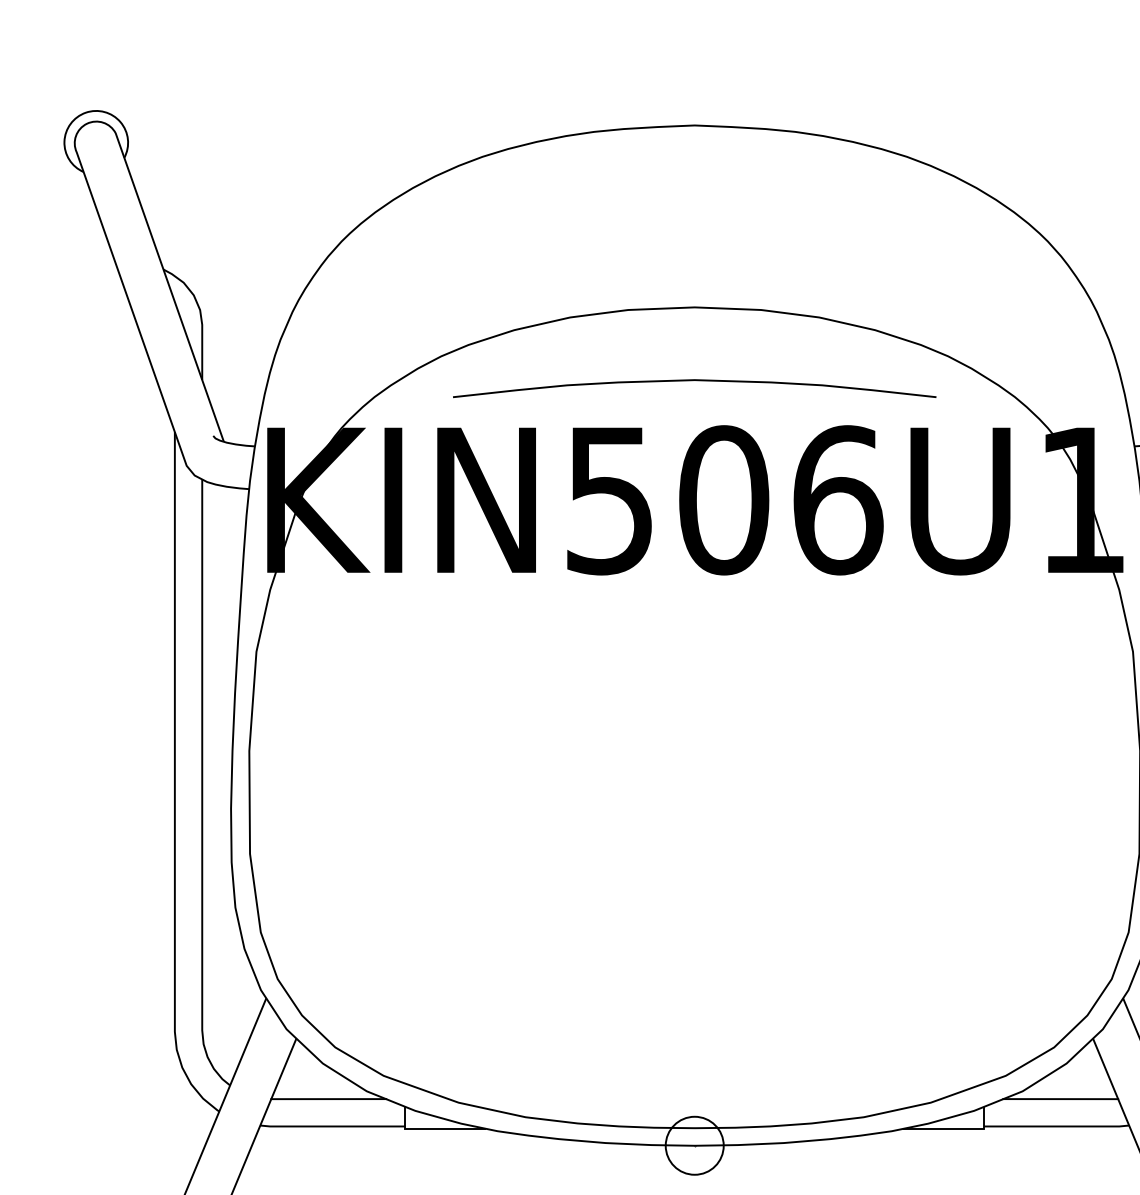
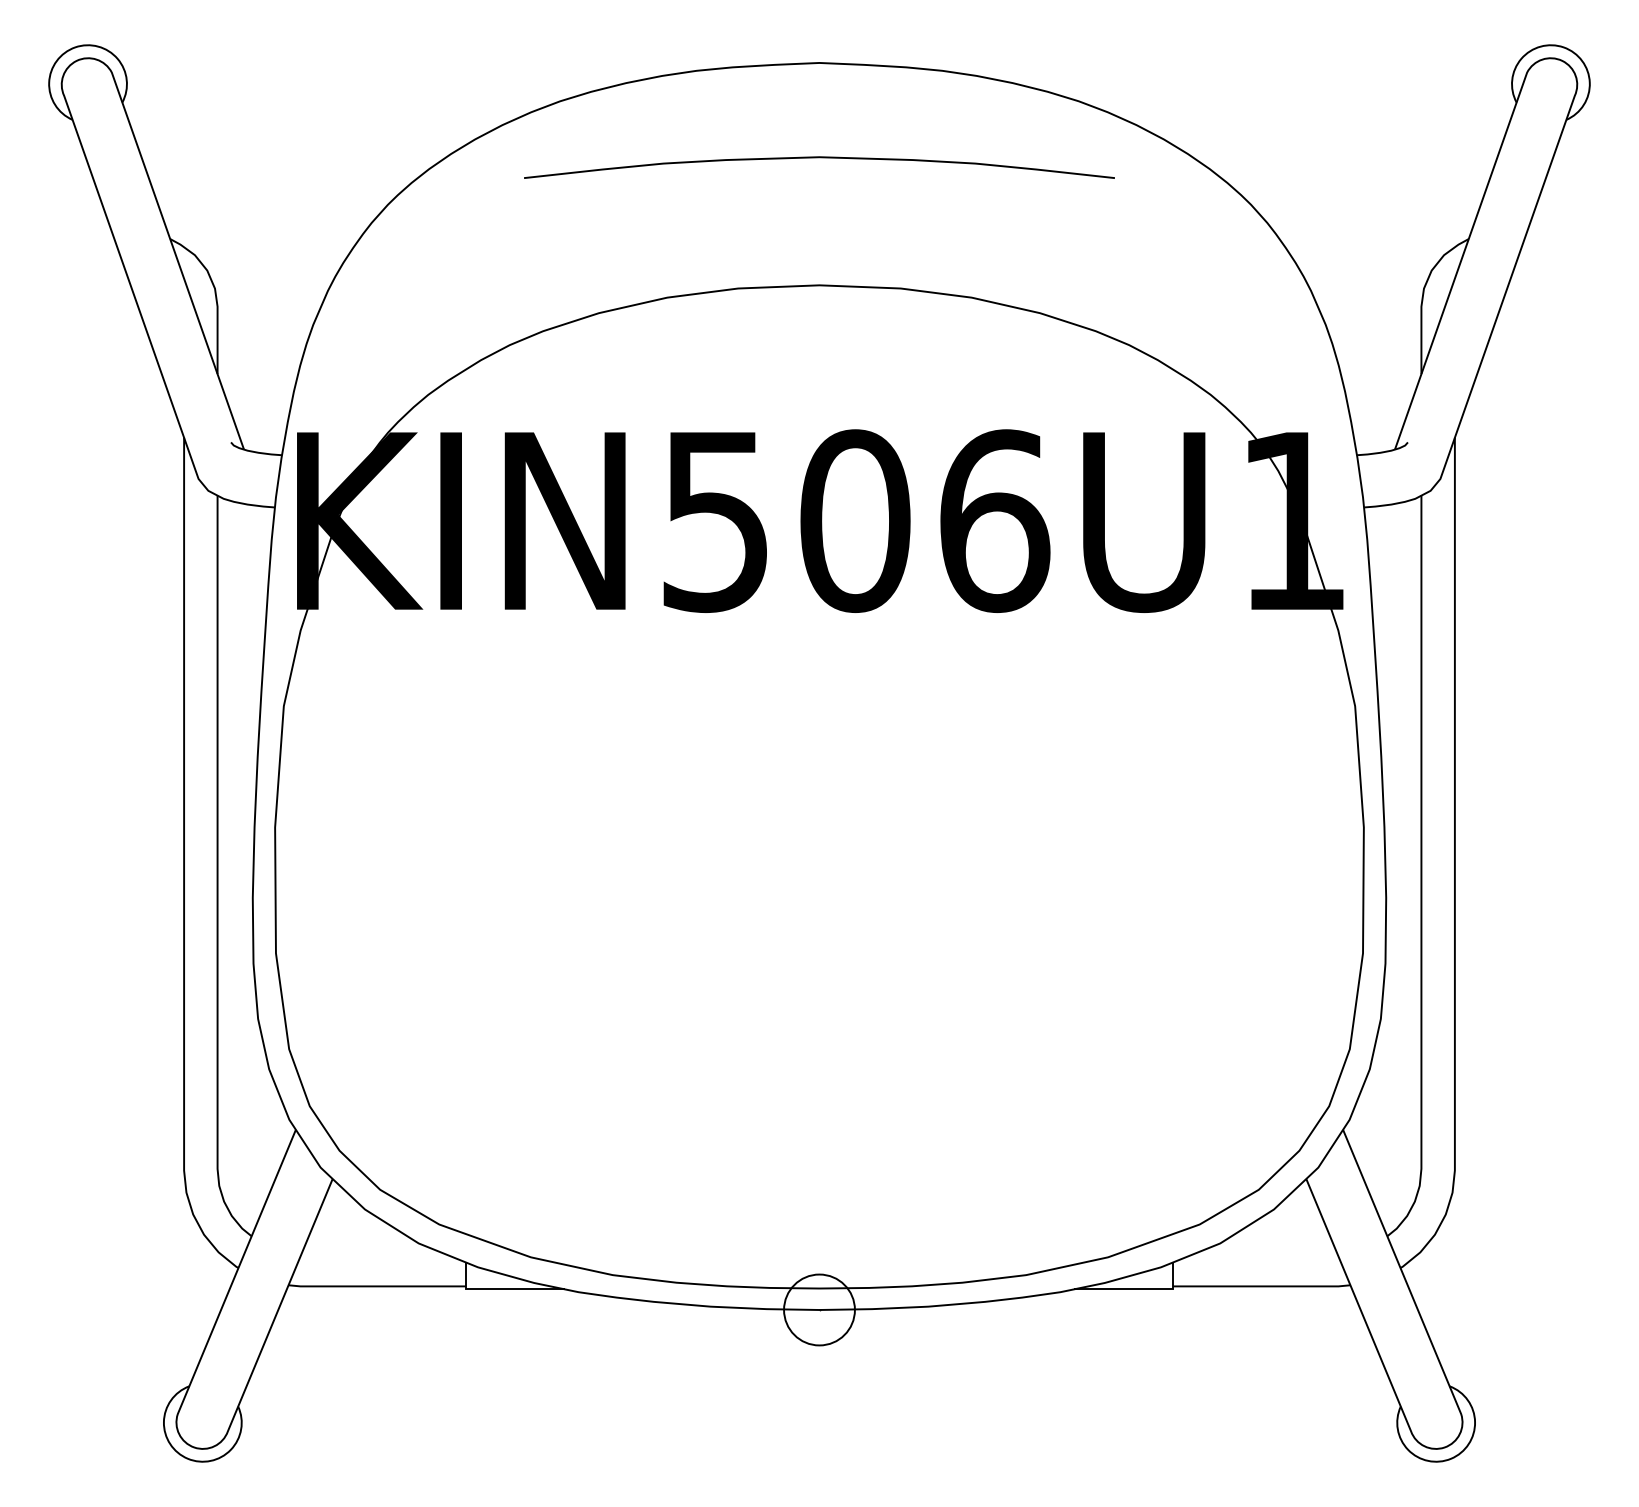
curve: (694, 381) -> (819, 158), moved
line: (328, 1098) -> (371, 1252), removed
line: (1060, 1098) -> (1266, 1252), removed

